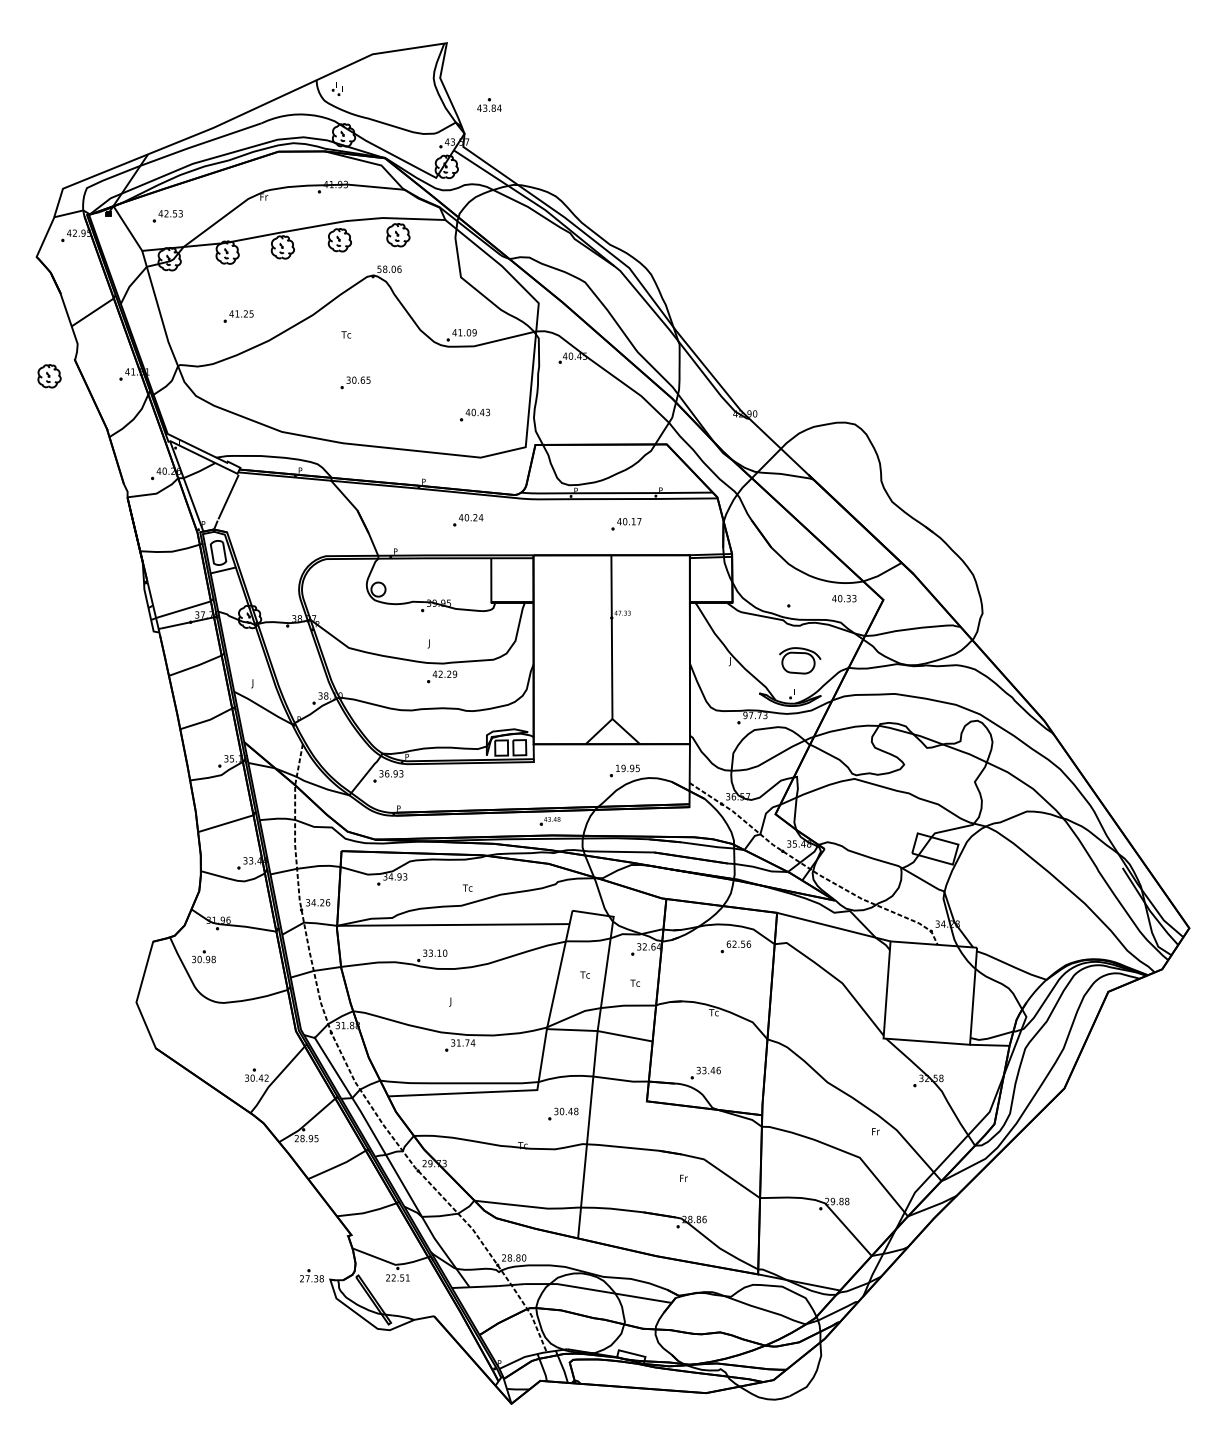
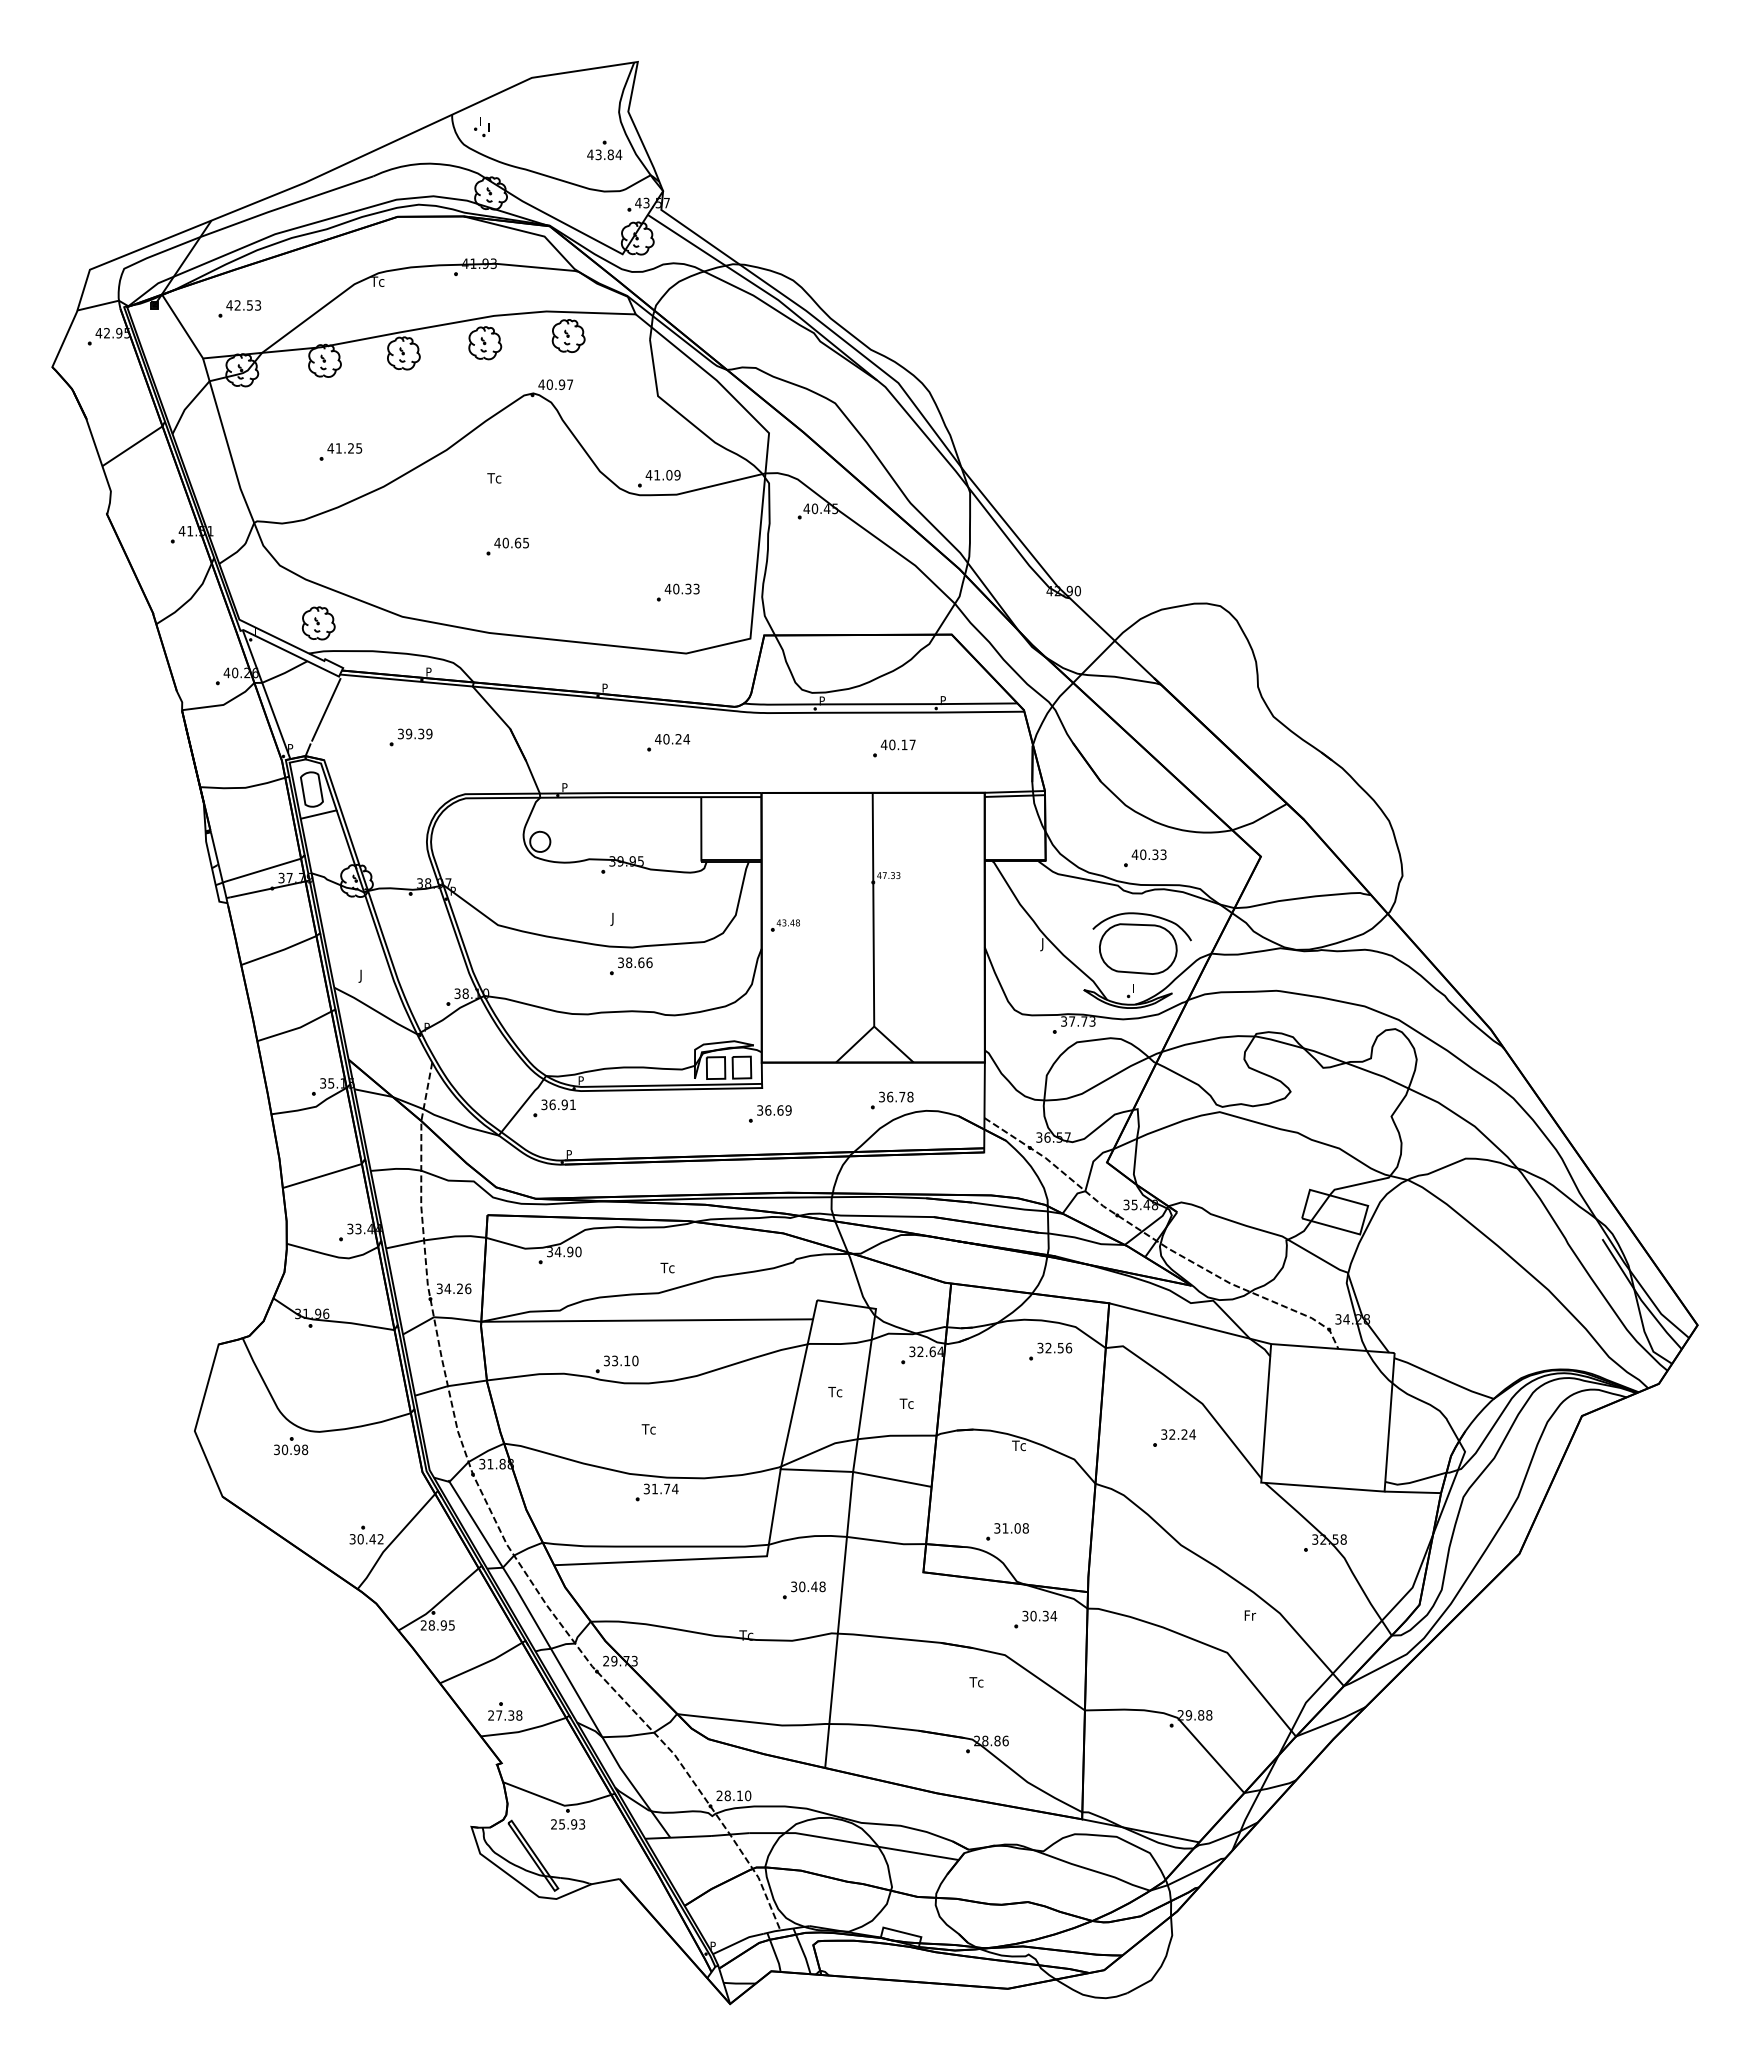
part: (489, 105) -> (604, 150), moved
text: (264, 196) -> (377, 281), Fr -> Tc
text: (389, 269) -> (555, 384), 58.06 -> 40.97
part: (49, 376) -> (318, 623), moved
text: (348, 379) -> (497, 542), 30.65 -> 40.65
text: (482, 412) -> (688, 588), 40.43 -> 40.33
part: (287, 516) -> (410, 737), added
text: (843, 598) -> (1148, 854), moved
part: (799, 660) -> (1141, 943), size x1.67
text: (444, 674) -> (634, 962), 42.29 -> 38.66
text: (745, 715) -> (1063, 1021), 97.73 -> 37.73
text: (628, 767) -> (896, 1096), 19.95 -> 36.78
text: (401, 773) -> (572, 1104), 36.93 -> 36.91
part: (539, 779) -> (770, 1113), added
part: (550, 821) -> (785, 925), moved
text: (405, 876) -> (578, 1251), 34.93 -> 34.90
text: (728, 943) -> (1040, 1347), 62.56 -> 32.56
part: (204, 957) -> (291, 1446), moved
text: (454, 1001) -> (648, 1430), J -> Tc
part: (822, 1006) -> (1174, 1437), added
text: (711, 1070) -> (1015, 1528), 33.46 -> 31.08
part: (725, 1134) -> (1035, 1619), added
text: (684, 1178) -> (976, 1682), Fr -> Tc
text: (518, 1257) -> (739, 1795), 28.80 -> 28.10
part: (312, 1275) -> (505, 1711), moved
text: (401, 1278) -> (572, 1824), 22.51 -> 25.93

